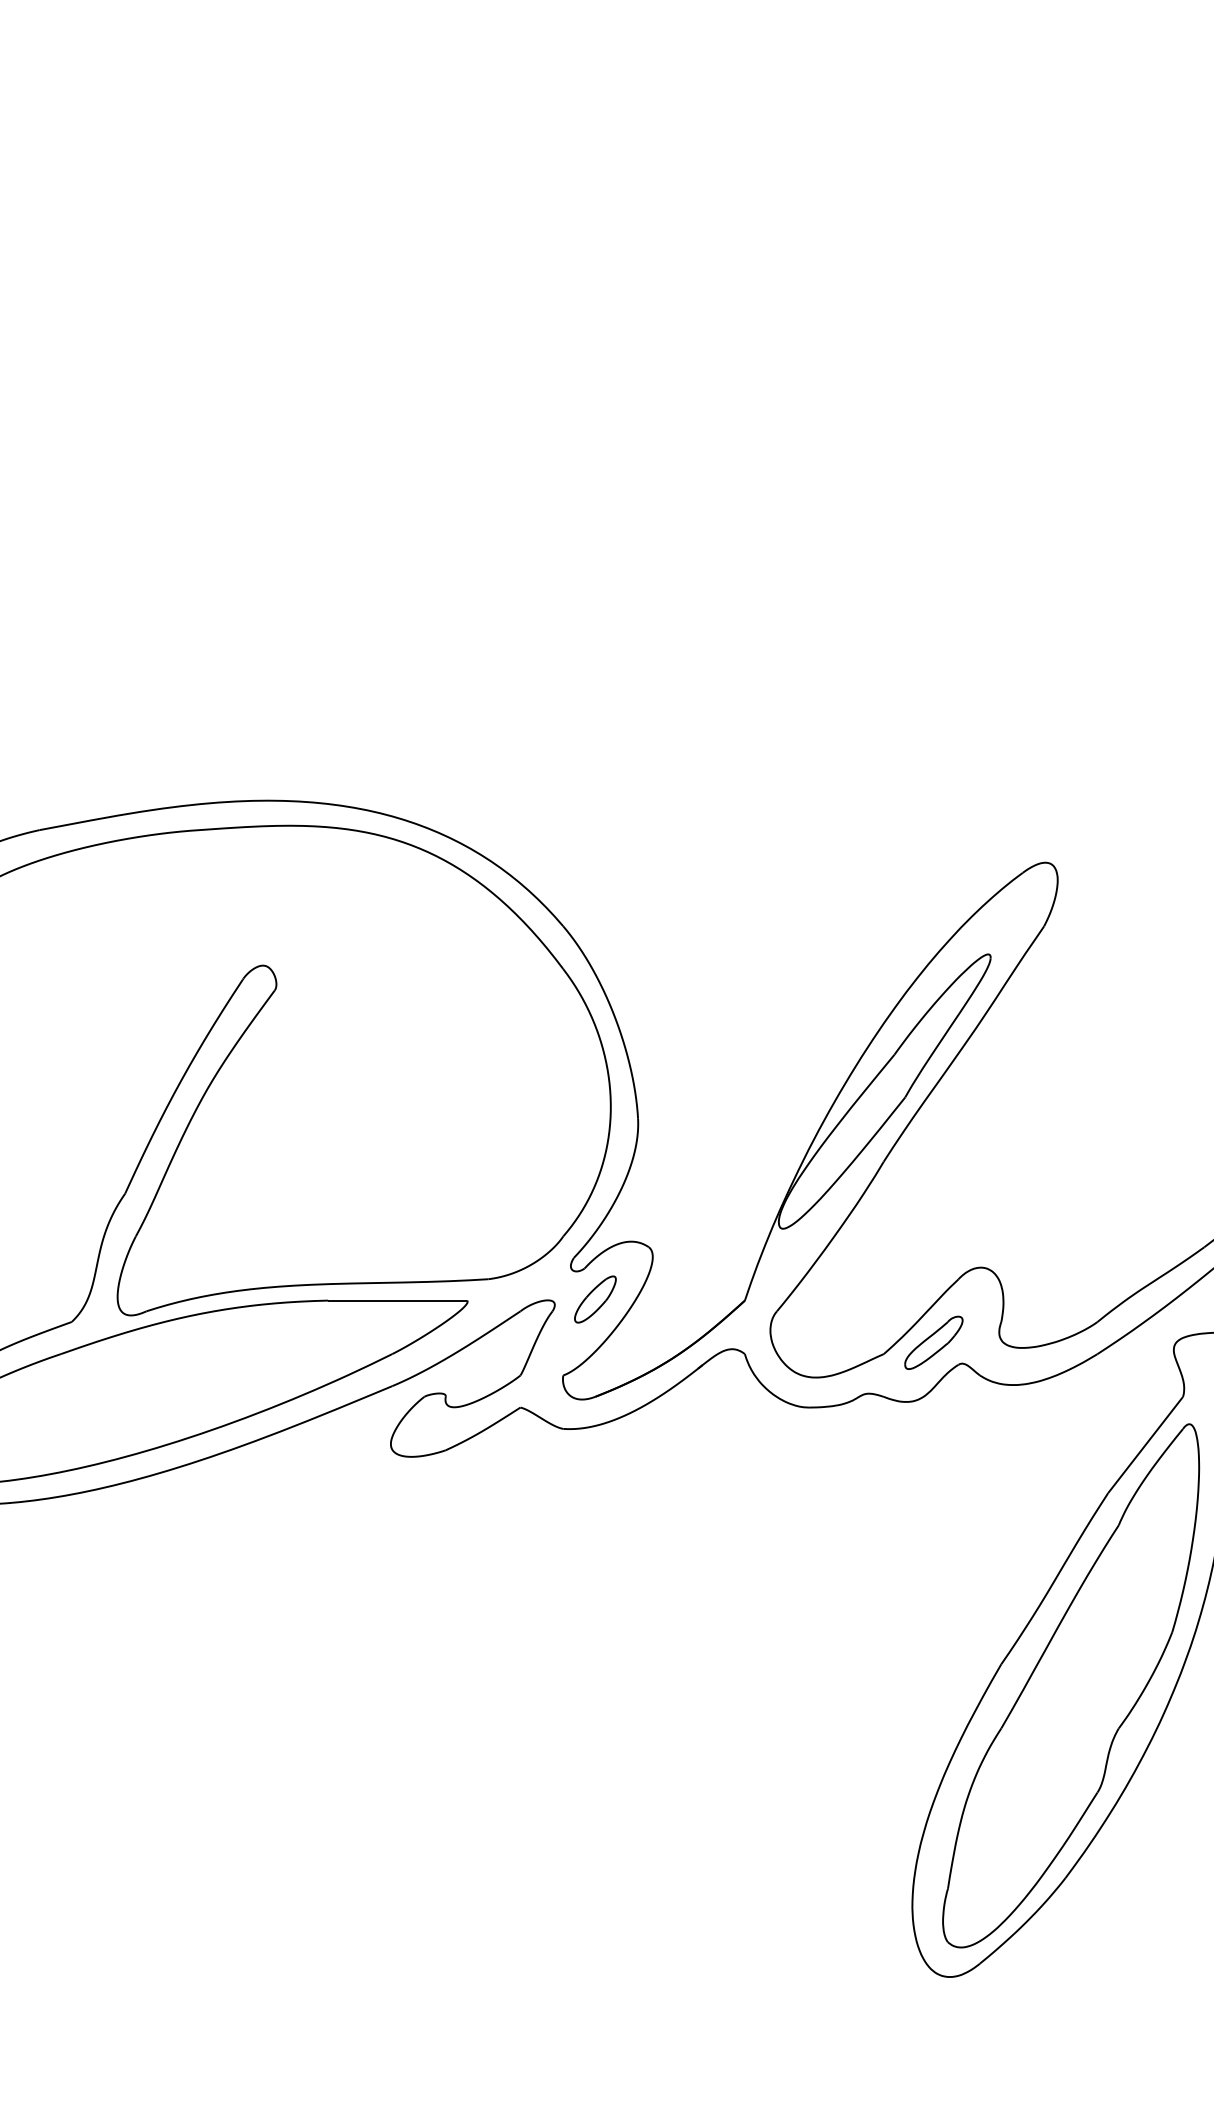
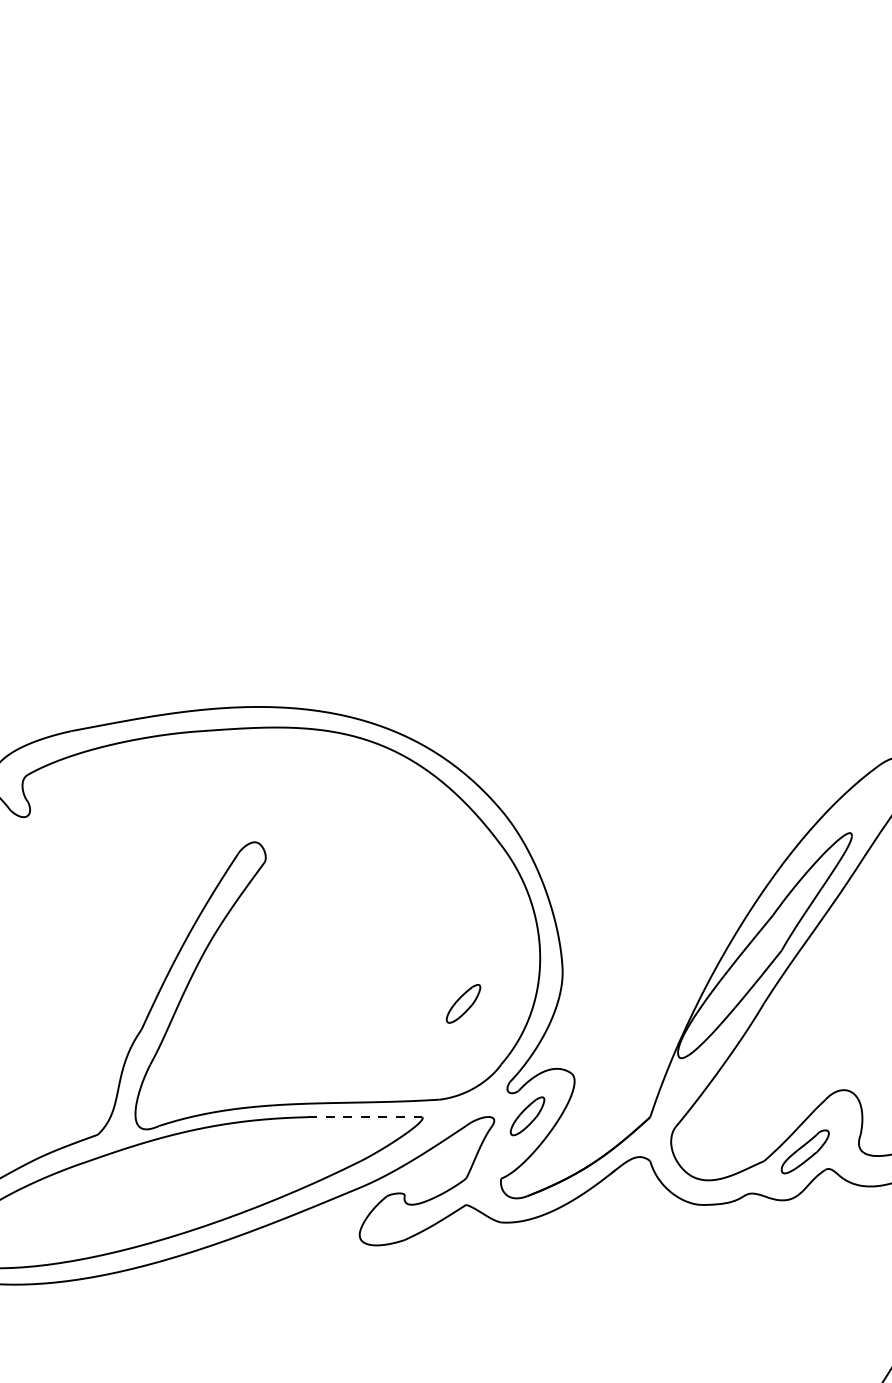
part: (517, 1162) -> (463, 1003), added
line: (398, 1300) -> (365, 1117), solid -> dashed

